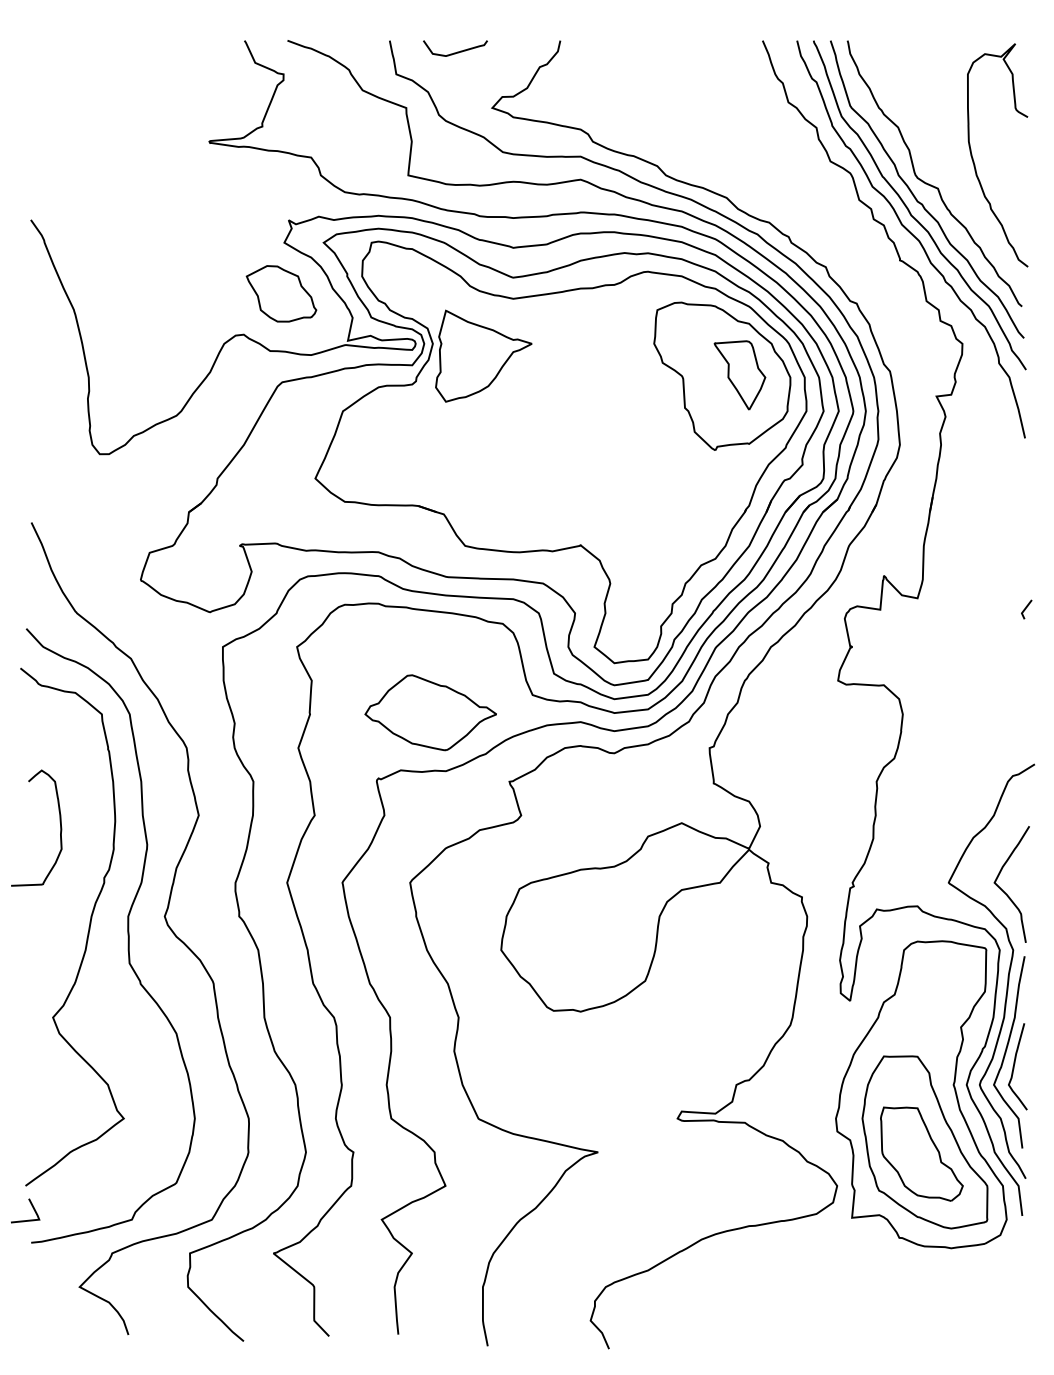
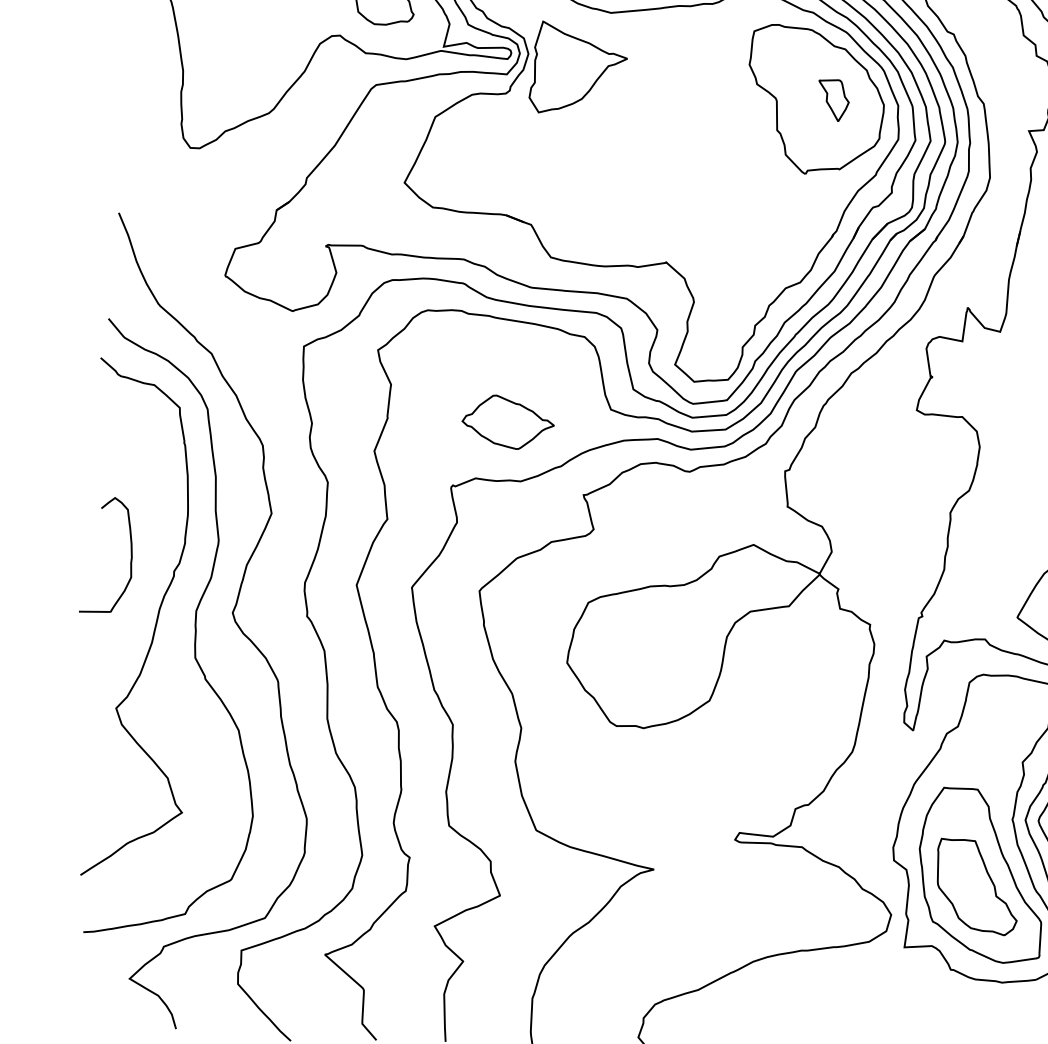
part: (739, 375) -> (833, 100), size x0.6
part: (430, 712) -> (508, 422), size x0.7
curve: (59, 822) -> (130, 550), moved
line: (31, 1206) -> (85, 895), removed

